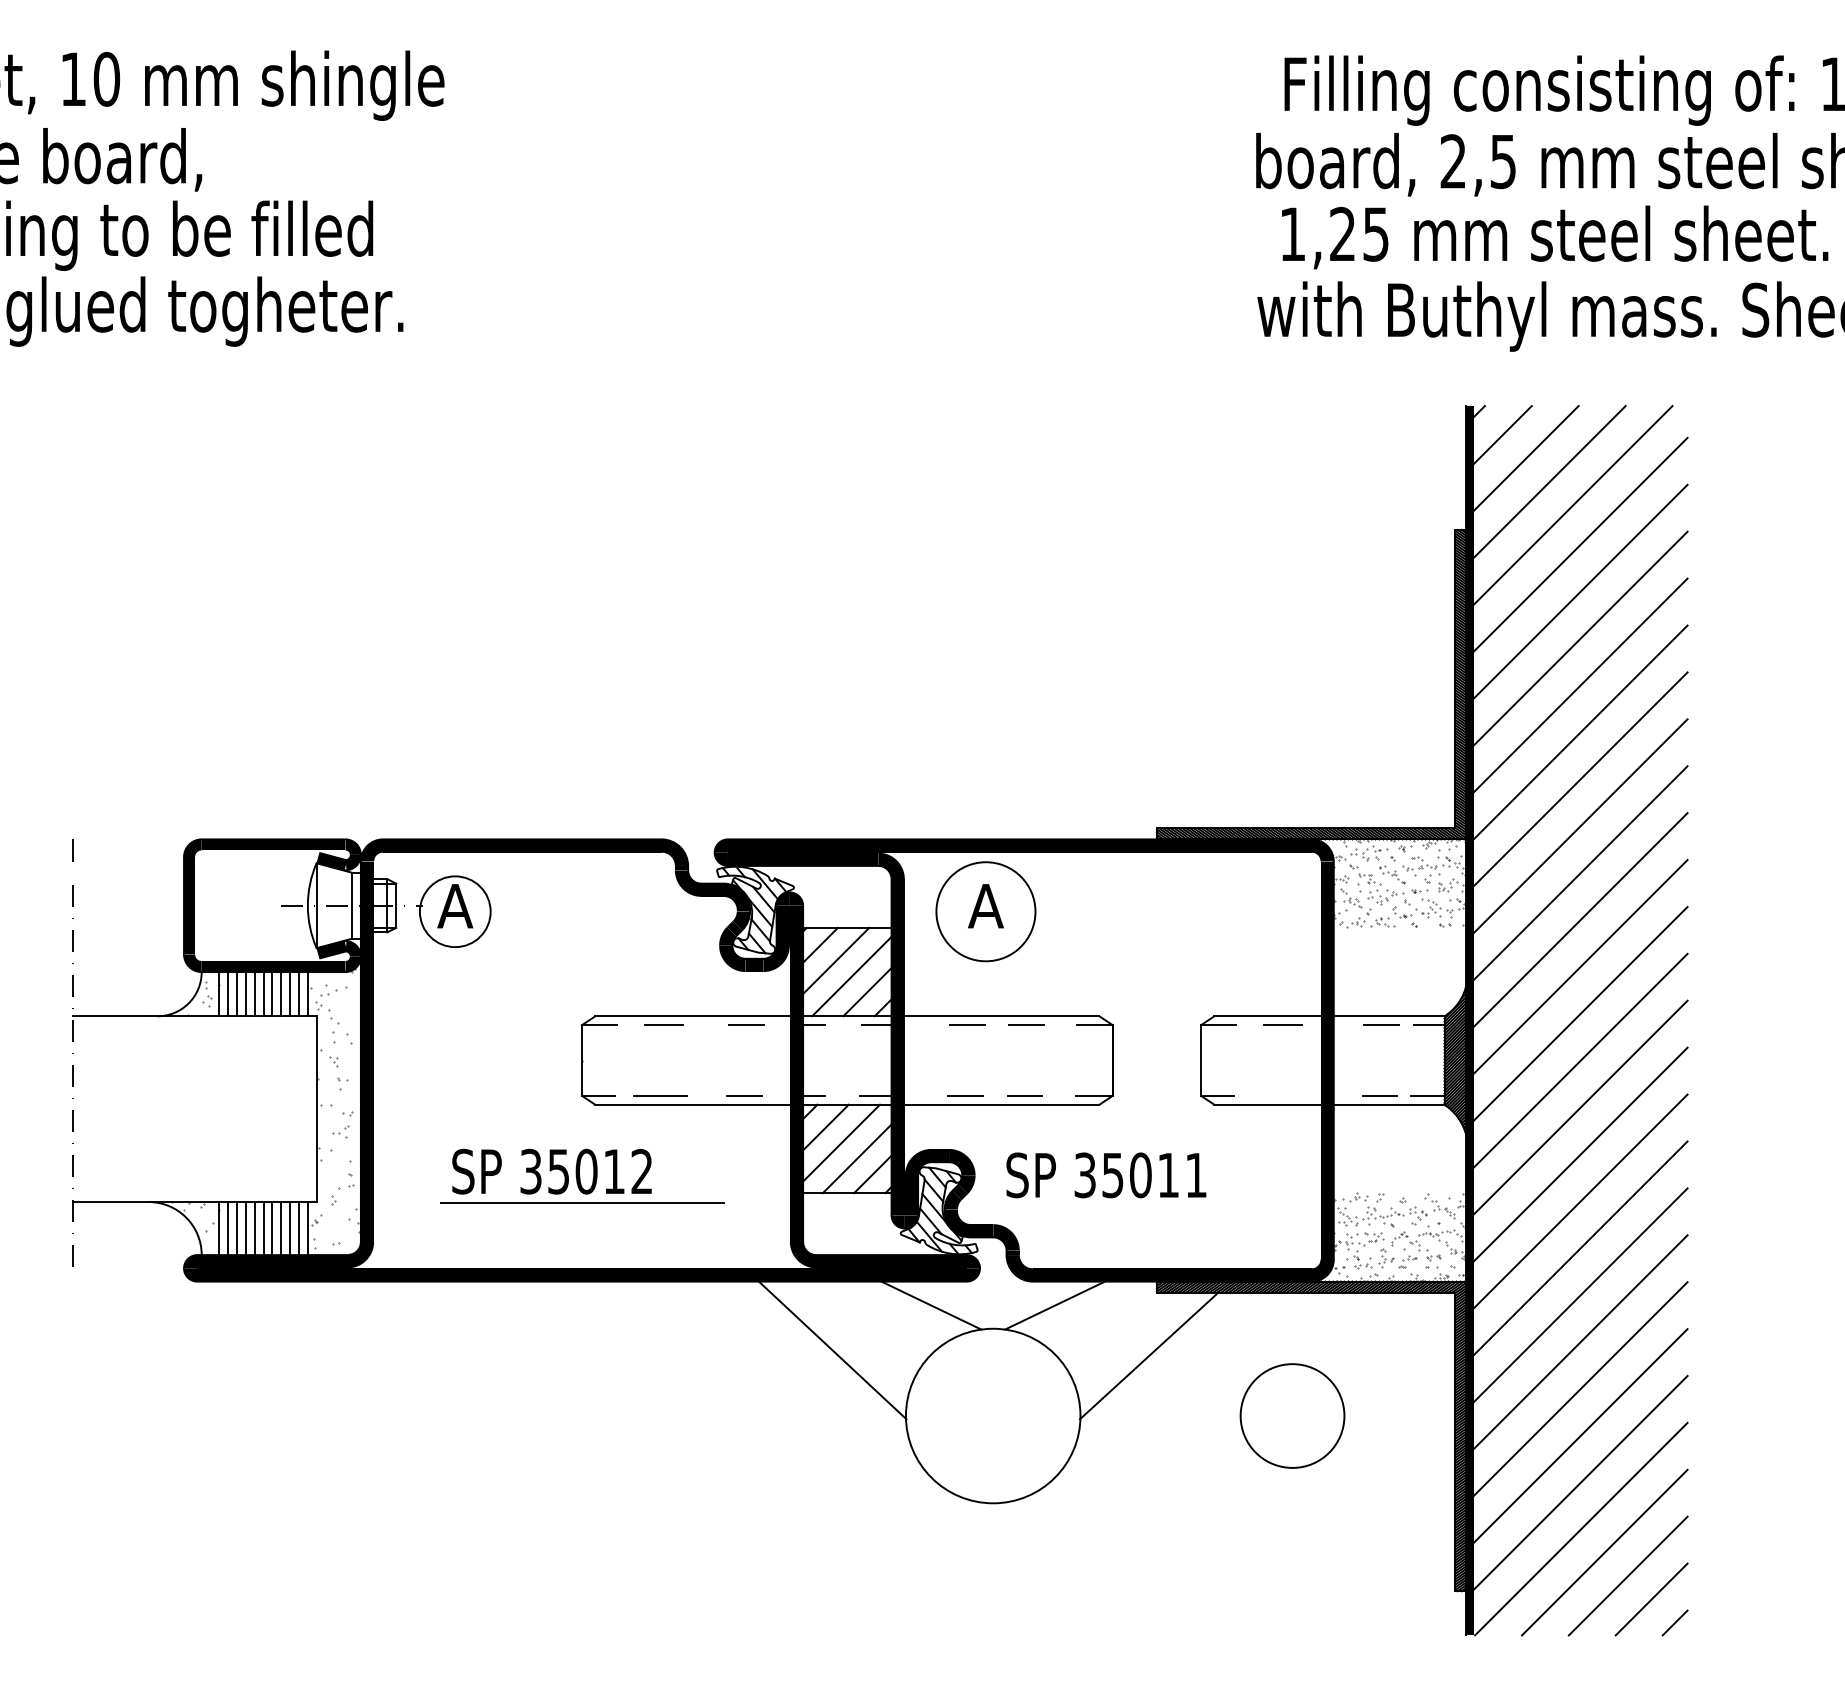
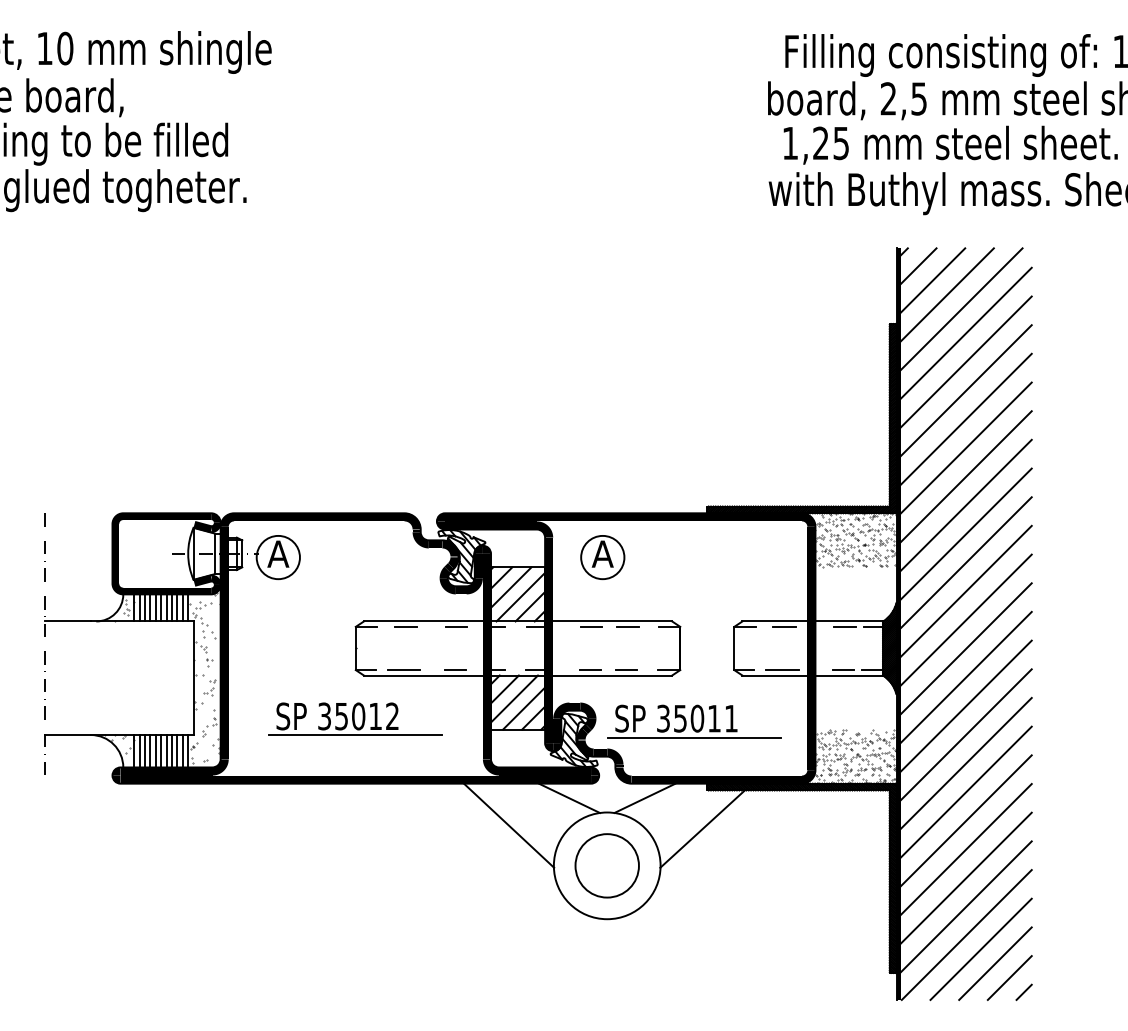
circle: (985, 911) -> (602, 557), size x0.71
line: (1279, 1096) -> (782, 670), added
line: (1135, 1206) -> (694, 737), added
circle: (1291, 1415) -> (606, 865), moved

